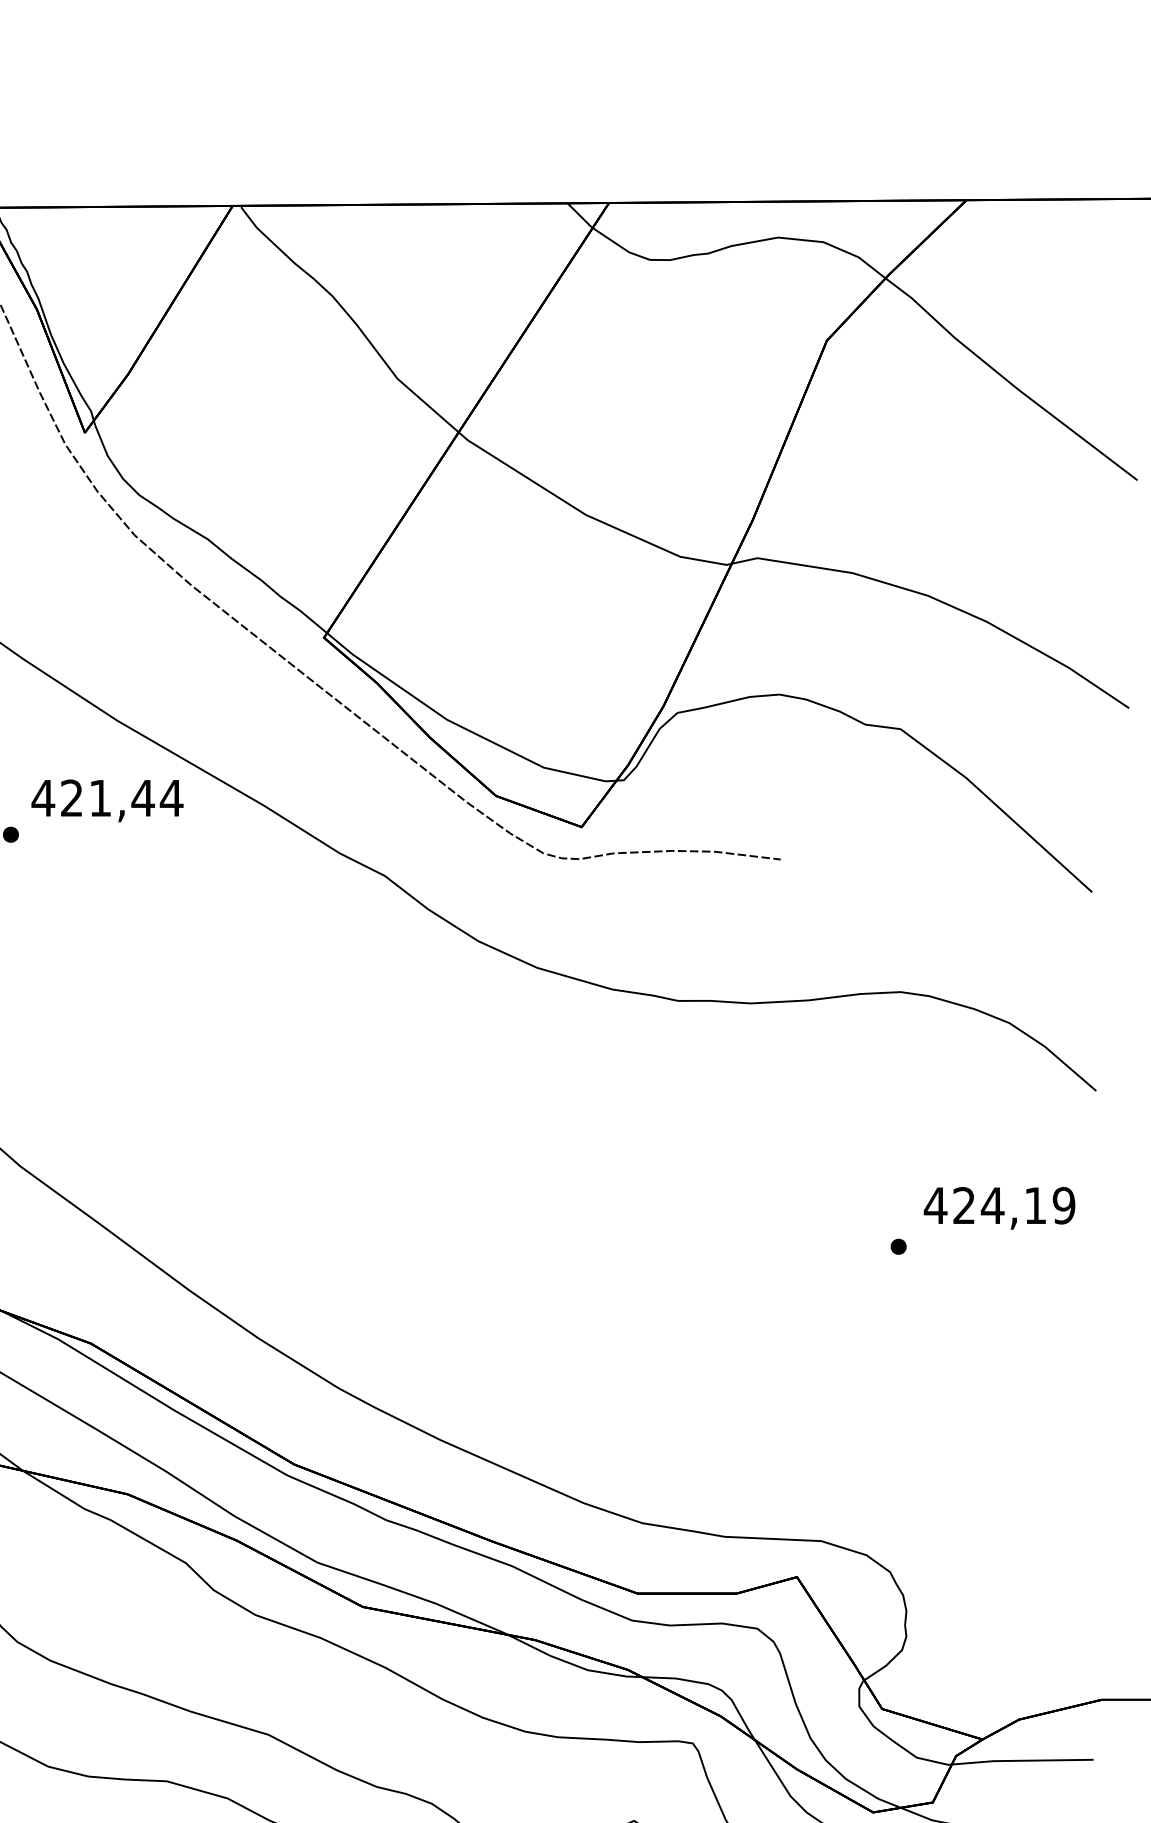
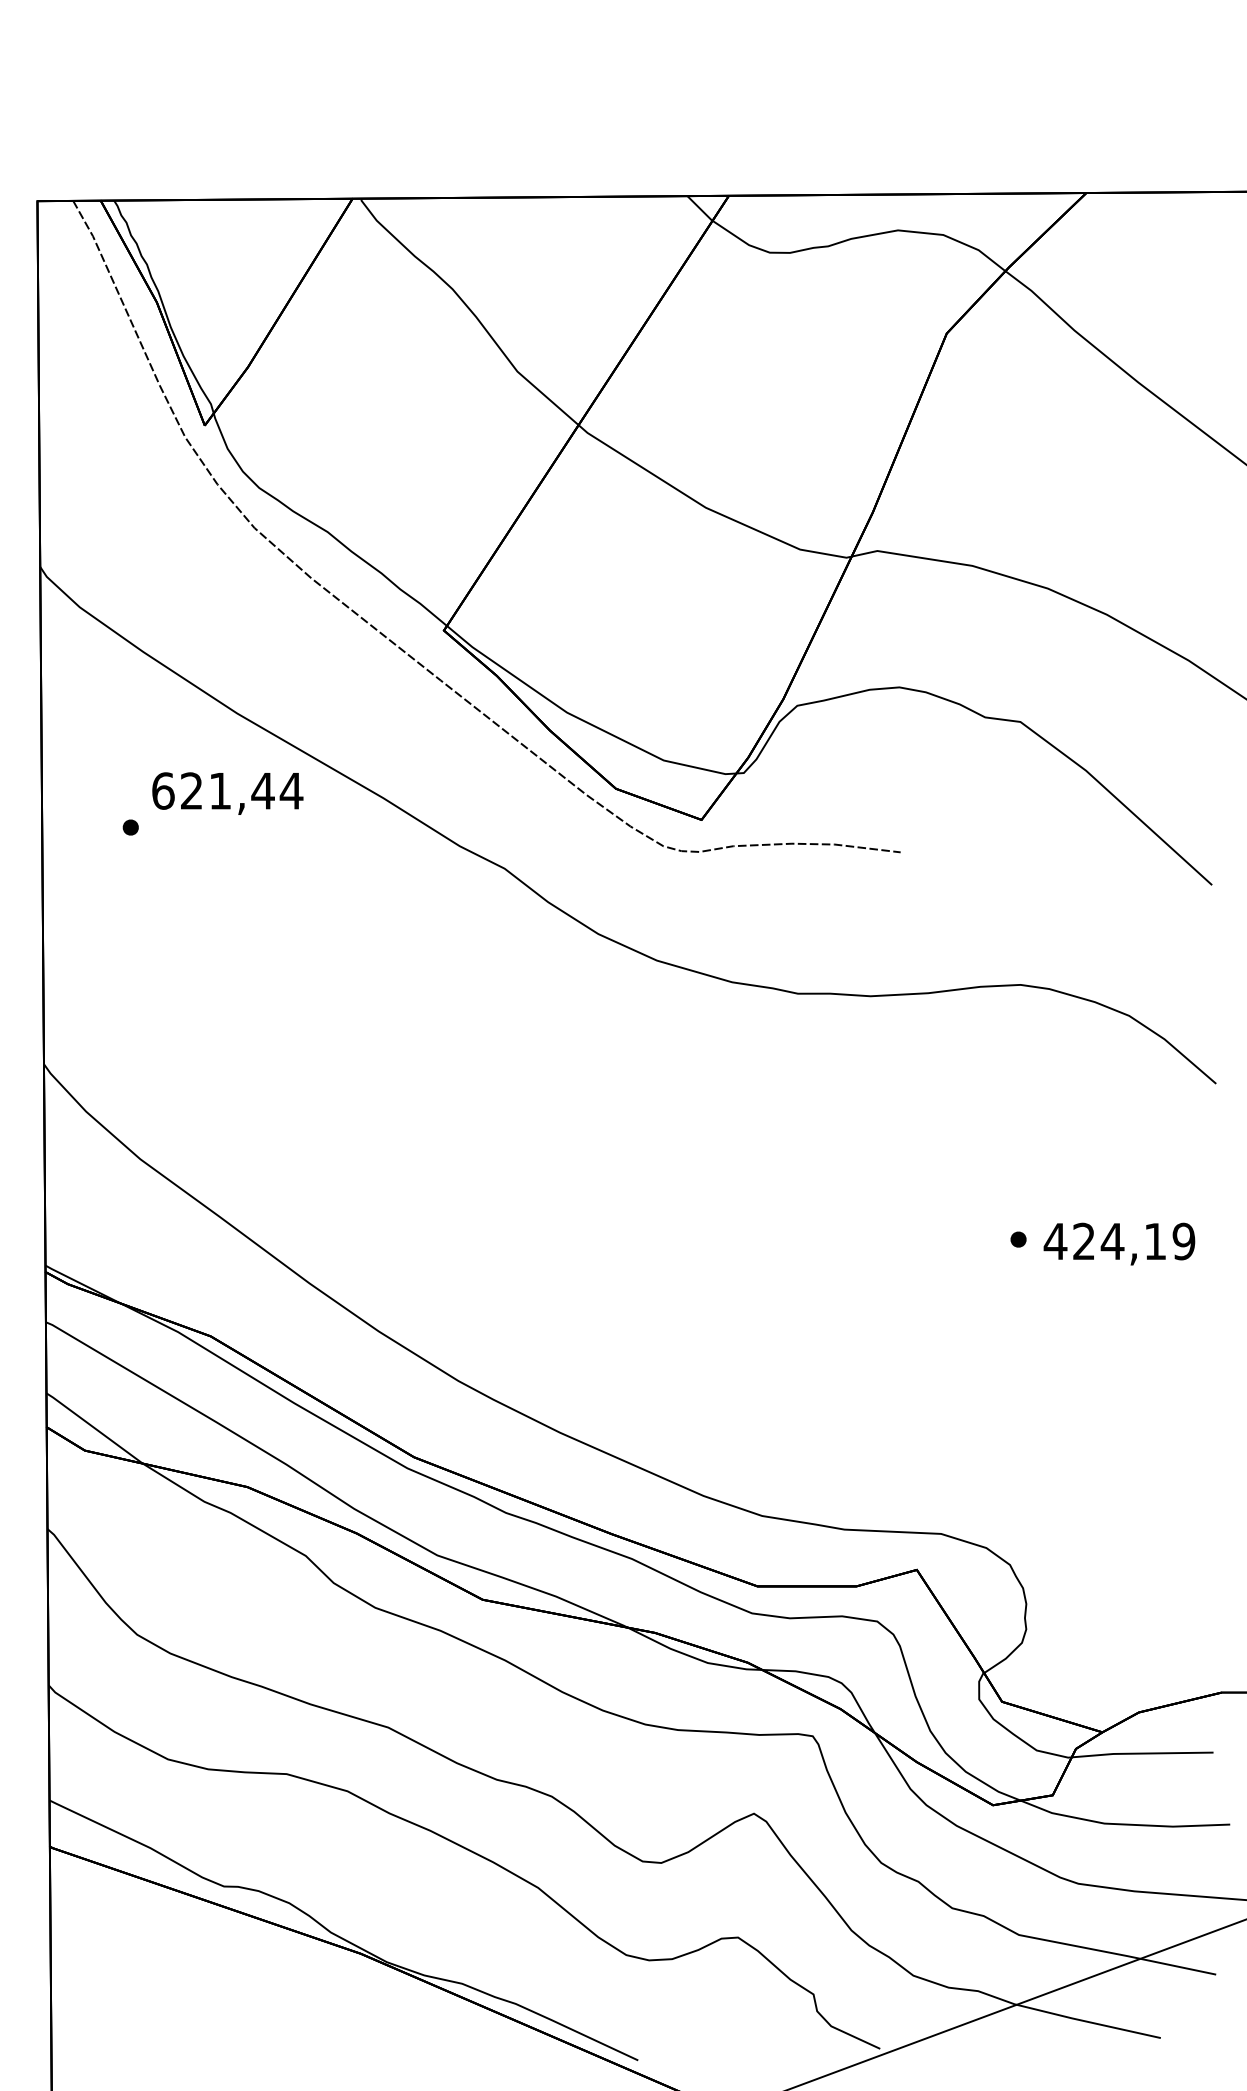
text: (43, 797) -> (163, 790), 421,44 -> 621,44
text: (999, 1207) -> (1119, 1243), moved

